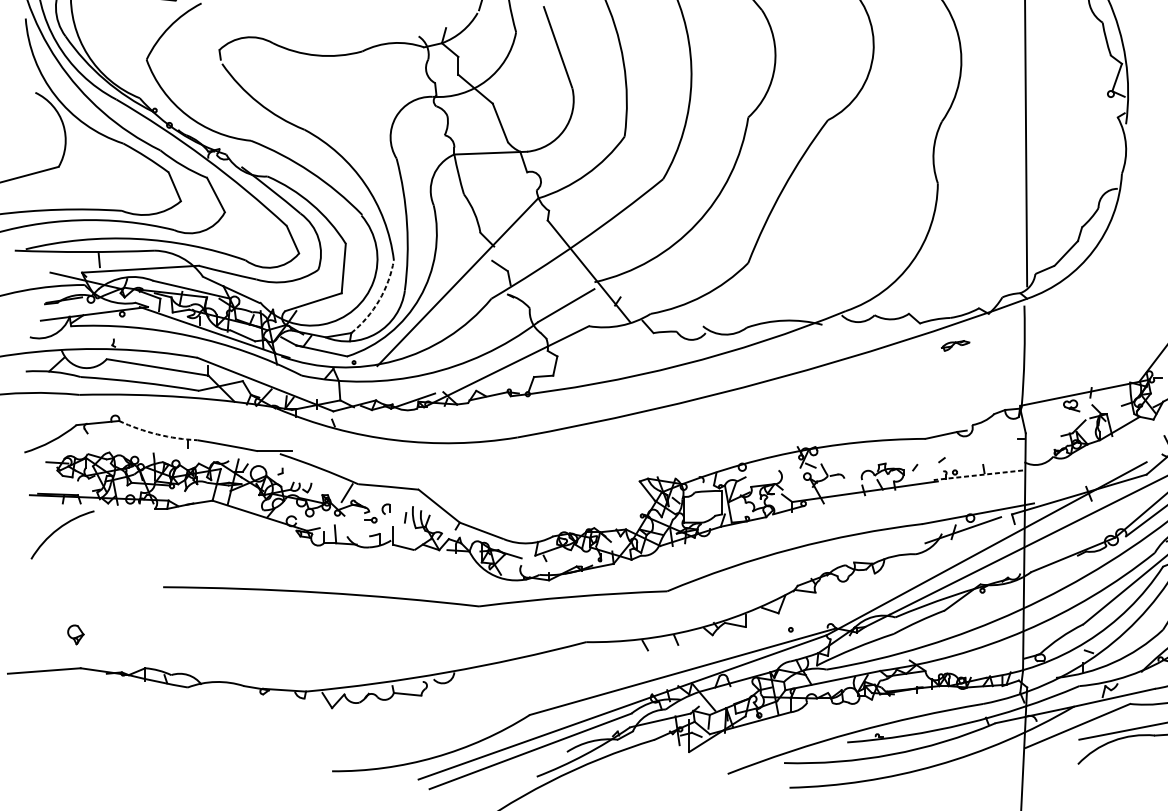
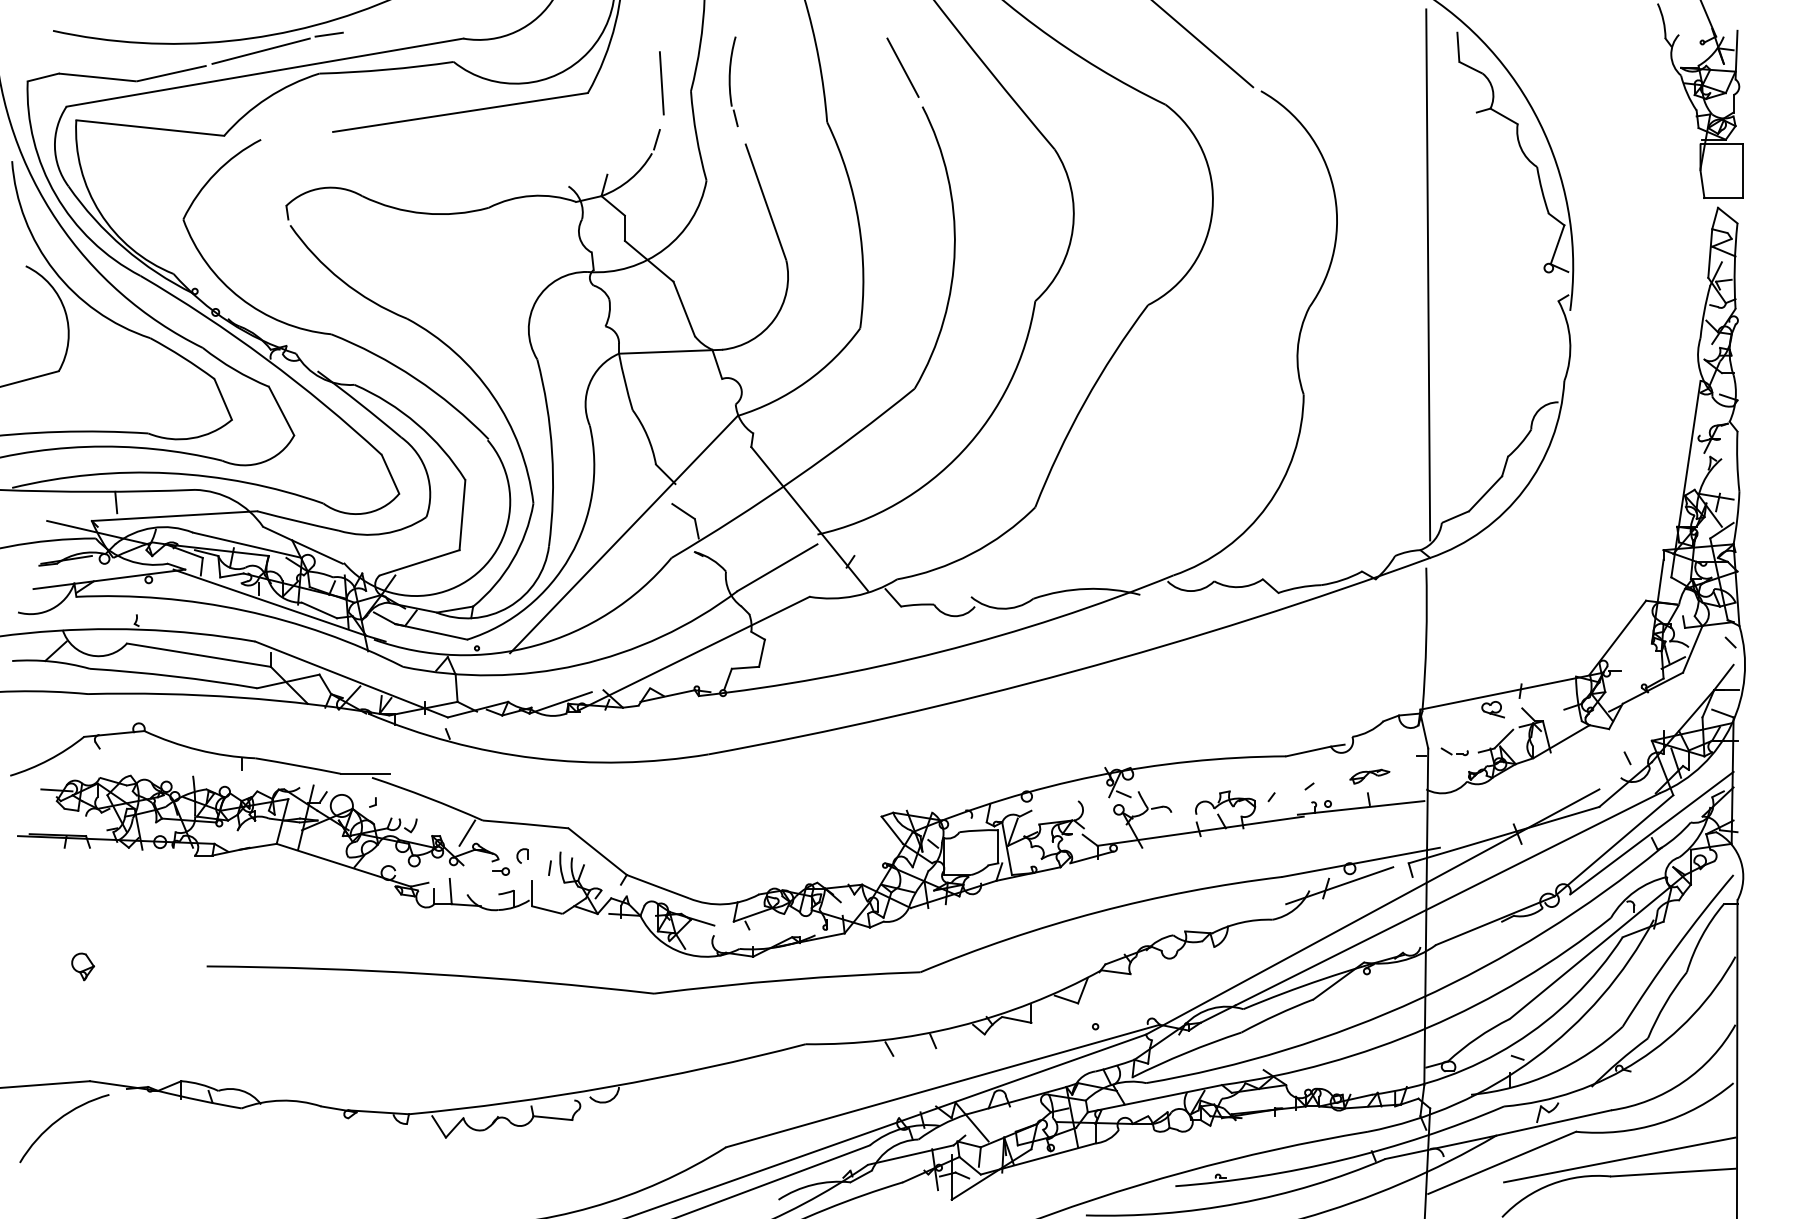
arc: (379, 300) -> (512, 560), dashed -> solid
part: (955, 345) -> (1369, 776), moved
arc: (157, 434) -> (198, 750), dashed -> solid
part: (1044, 435) -> (1454, 751), added
line: (978, 474) -> (1361, 807), dashed -> solid
arc: (58, 530) -> (58, 1121), moved
part: (75, 634) -> (82, 966), moved

